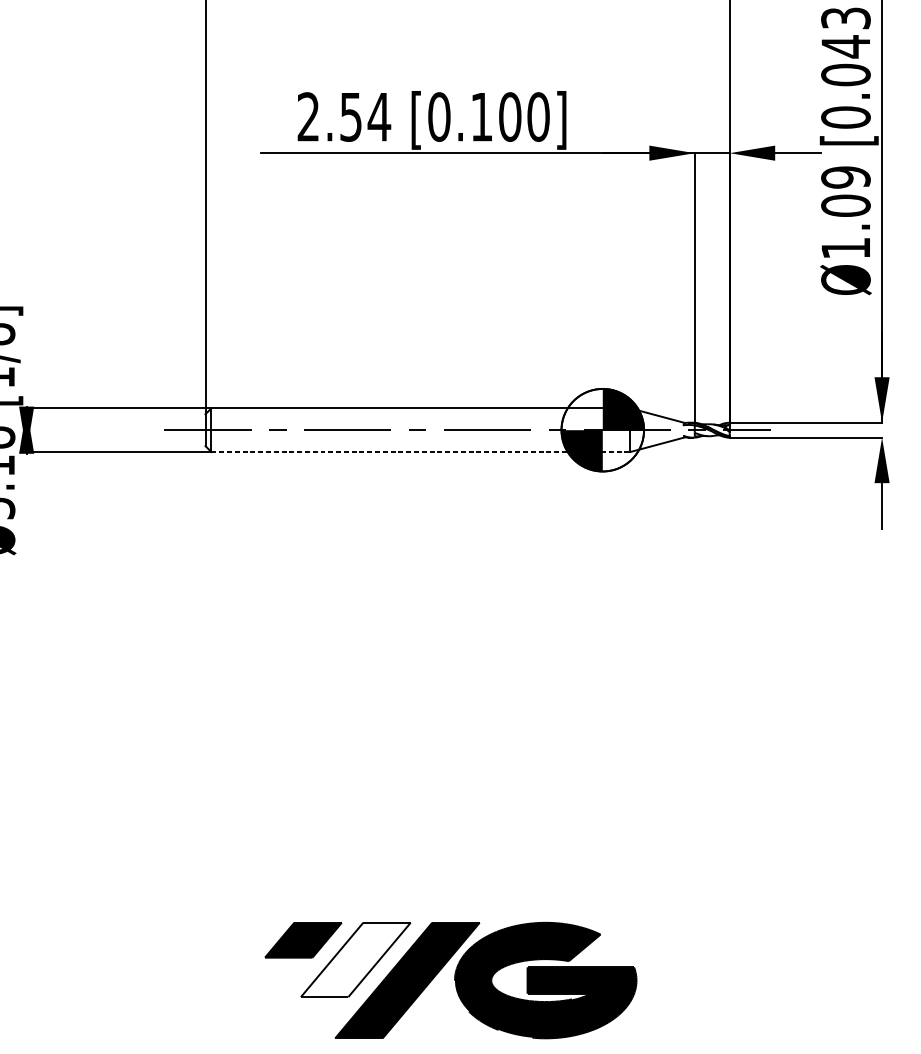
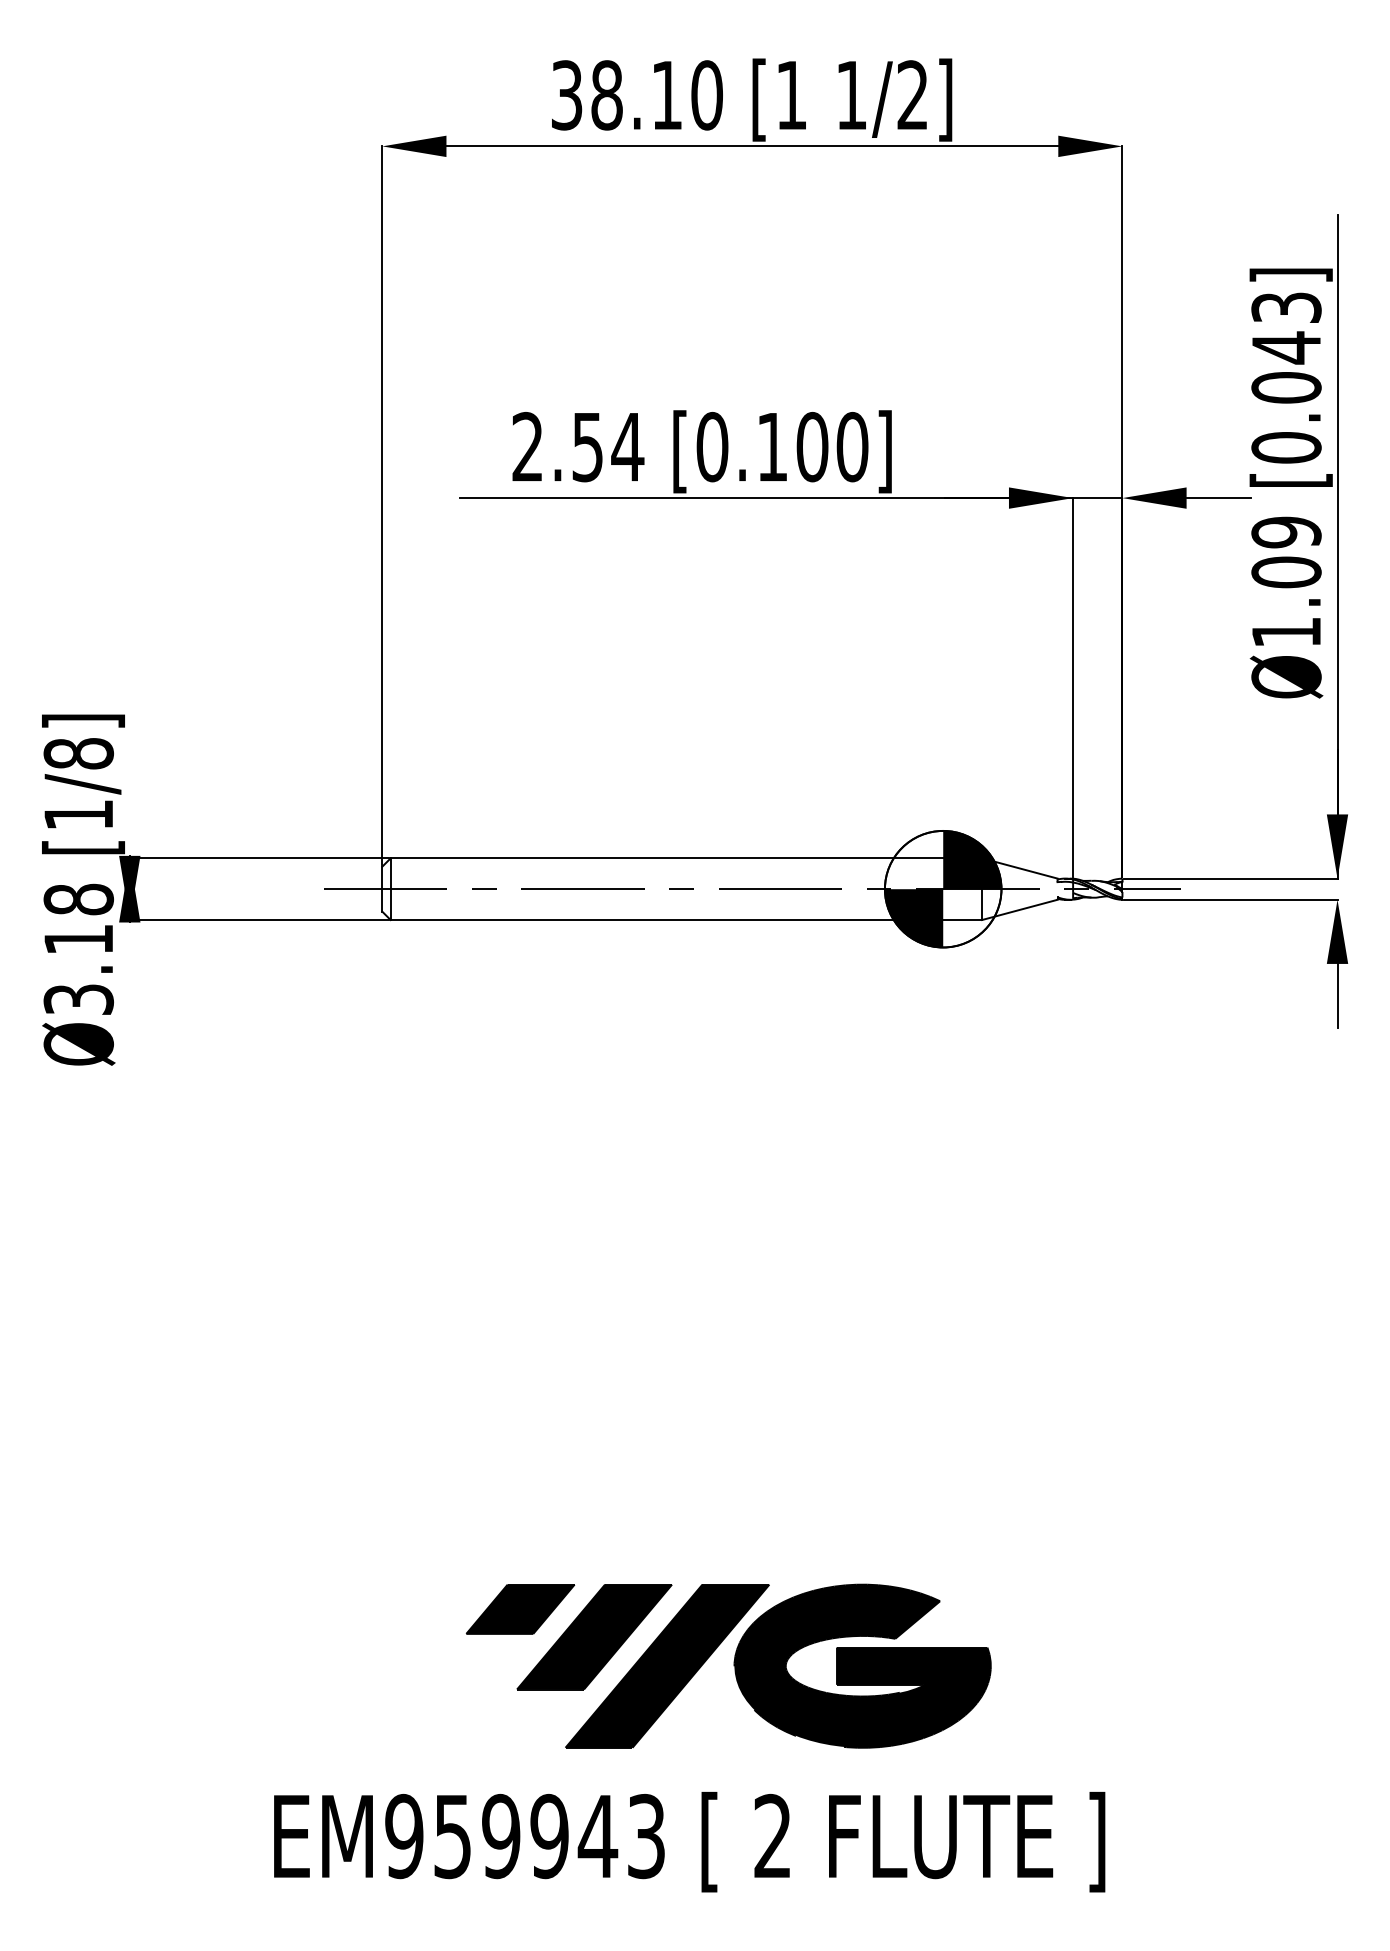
line: (420, 452) -> (686, 920), dashed -> solid
fill: (355, 959) -> (594, 1636), added

